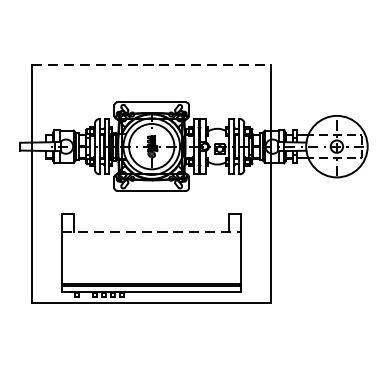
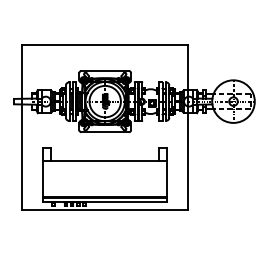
line: (152, 64) -> (105, 44), dashed -> solid
line: (152, 231) -> (105, 160), dashed -> solid

